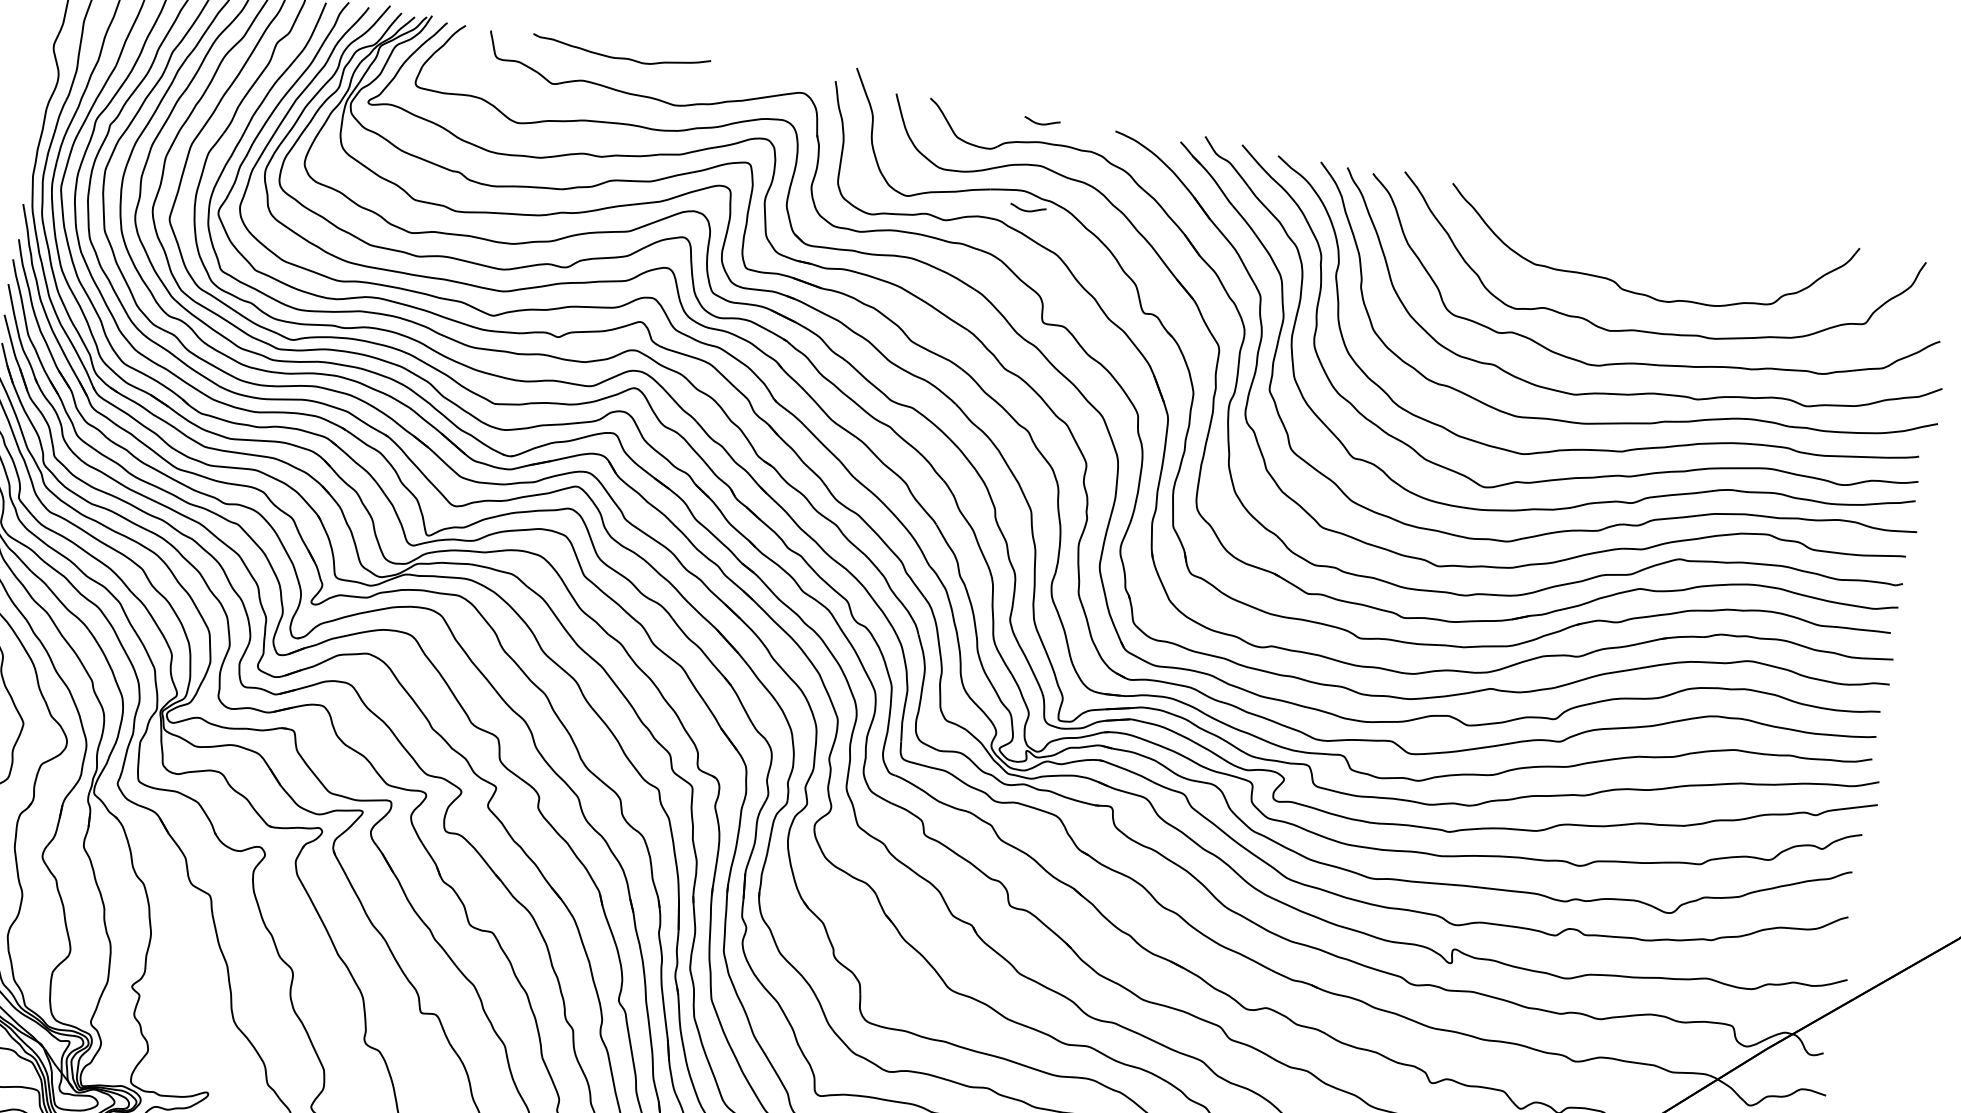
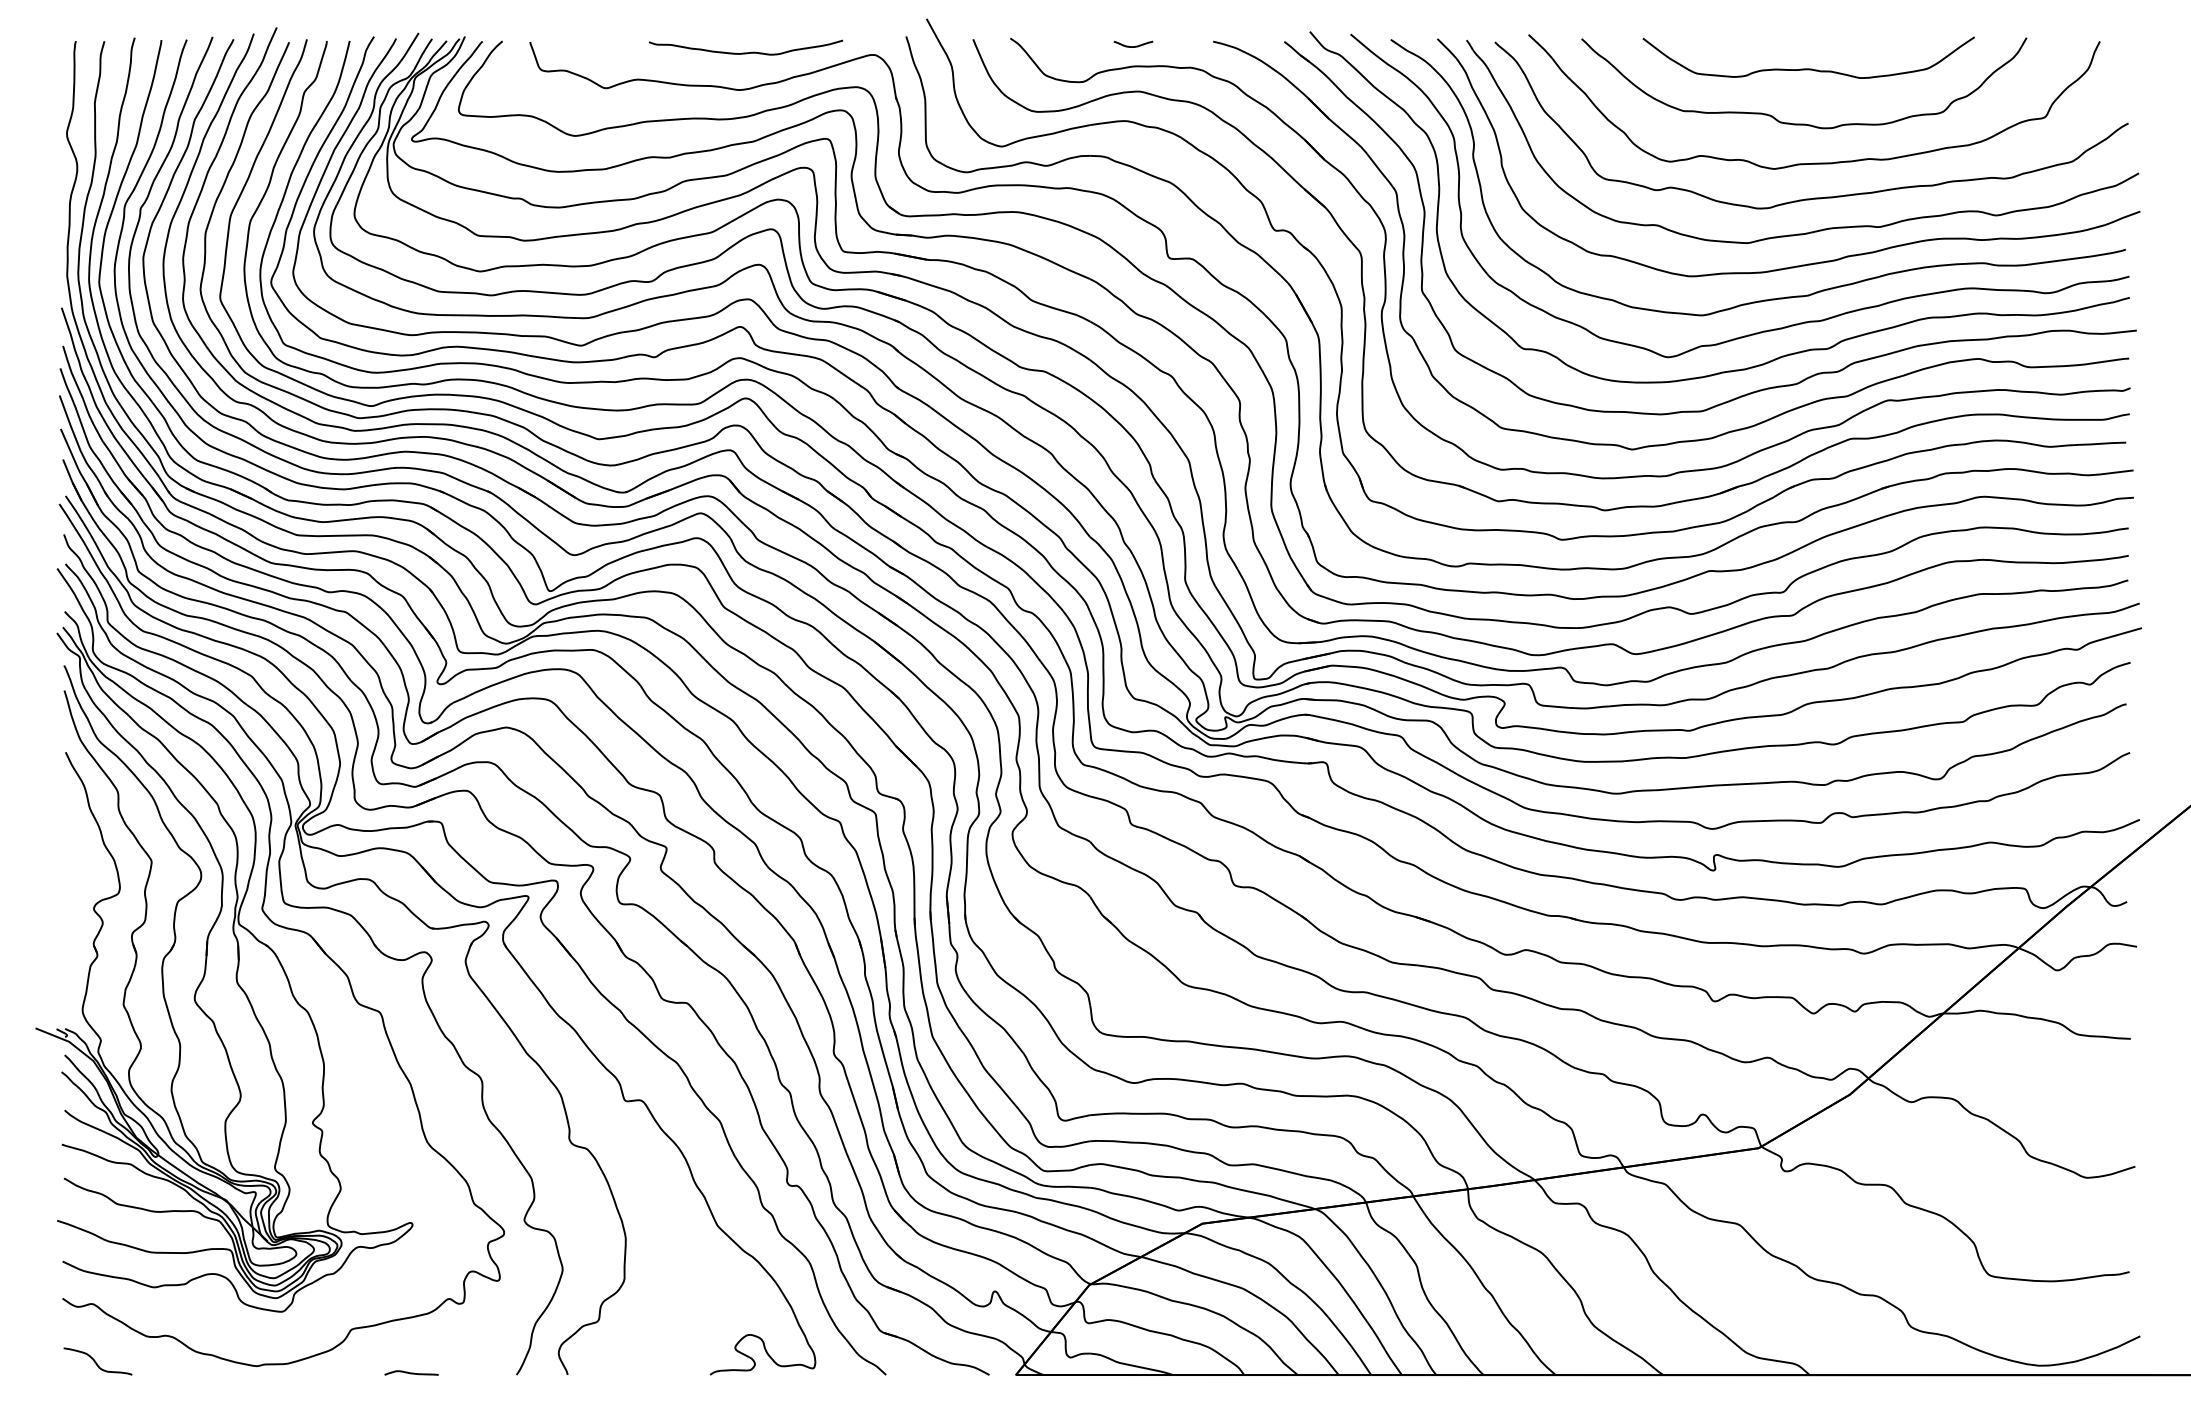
curve: (621, 57) -> (746, 52), moved
curve: (1029, 210) -> (1135, 140), removed
curve: (1655, 244) -> (1808, 68), added

